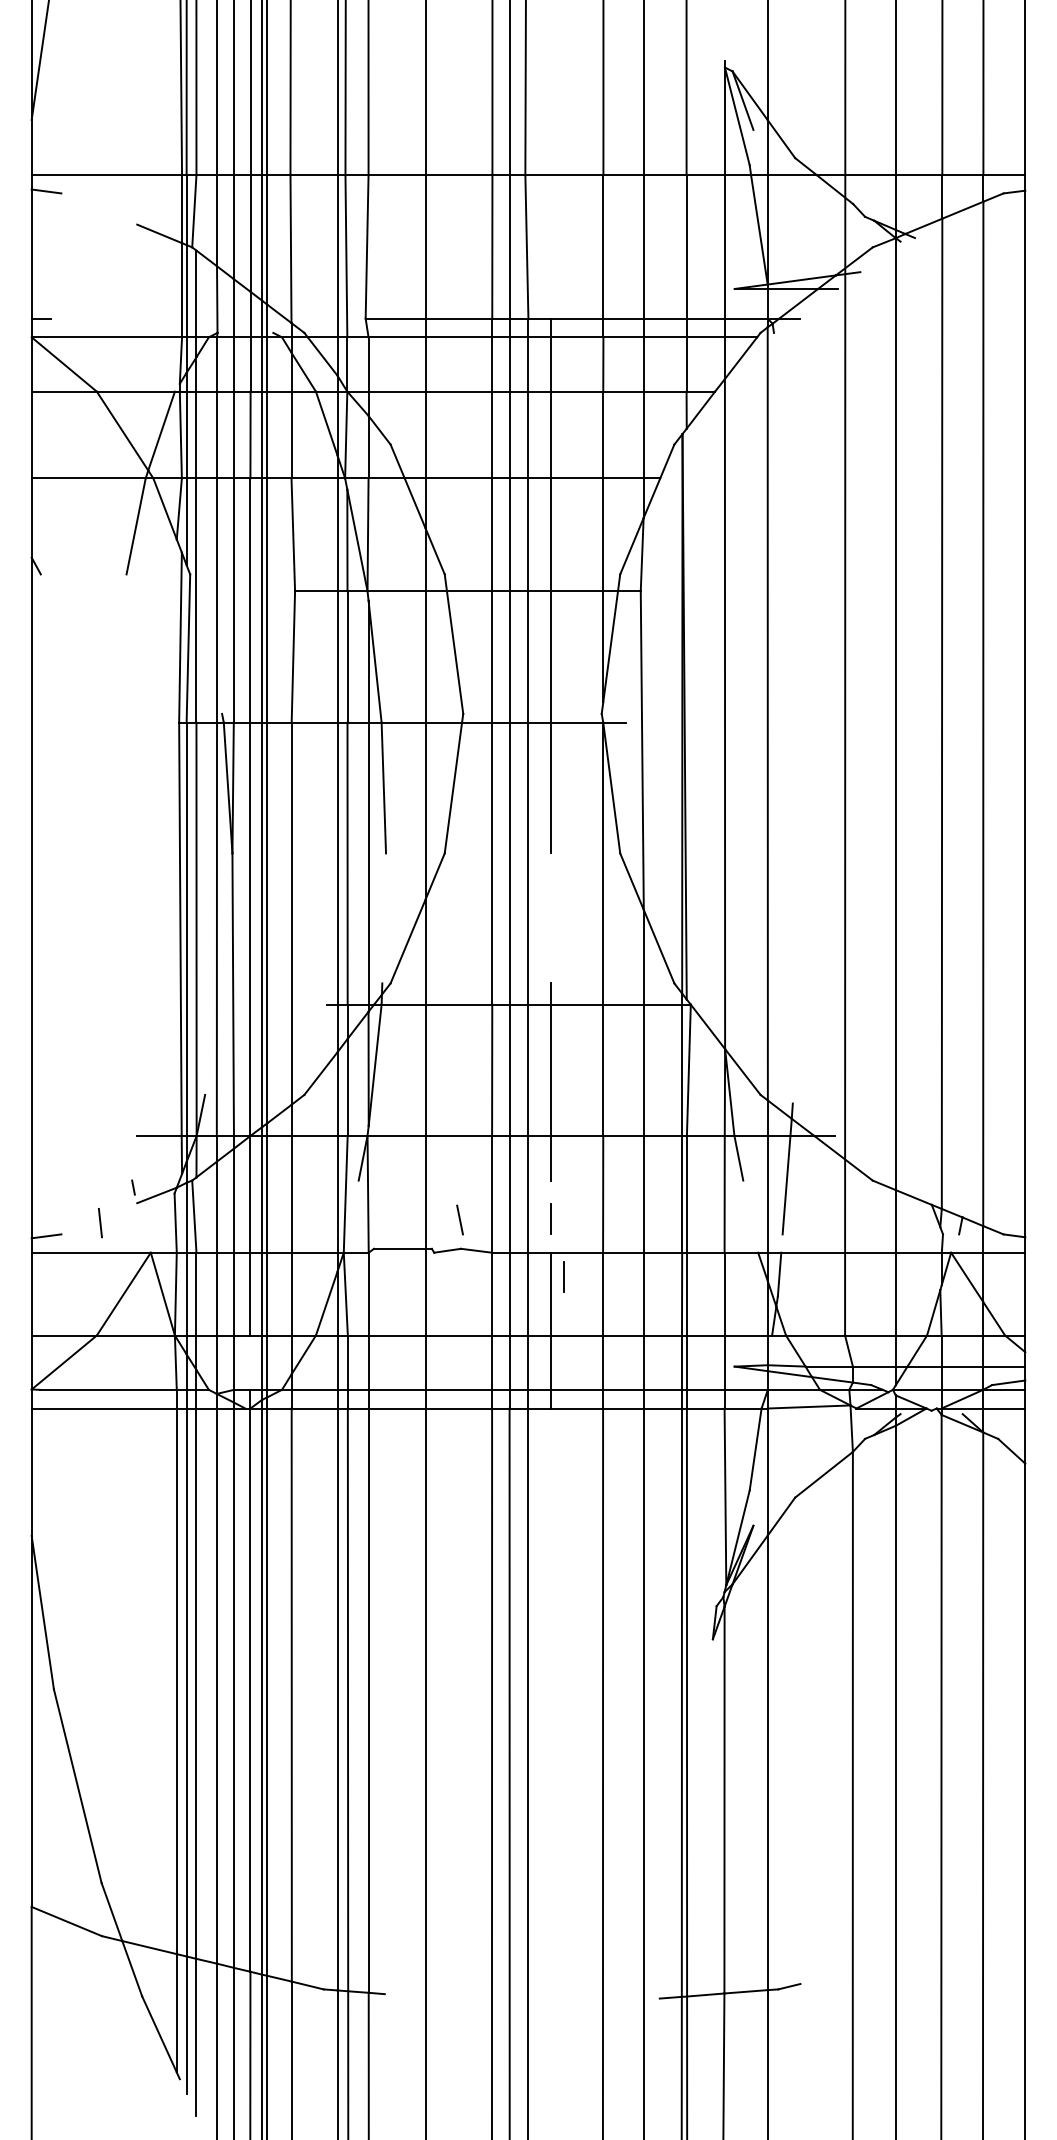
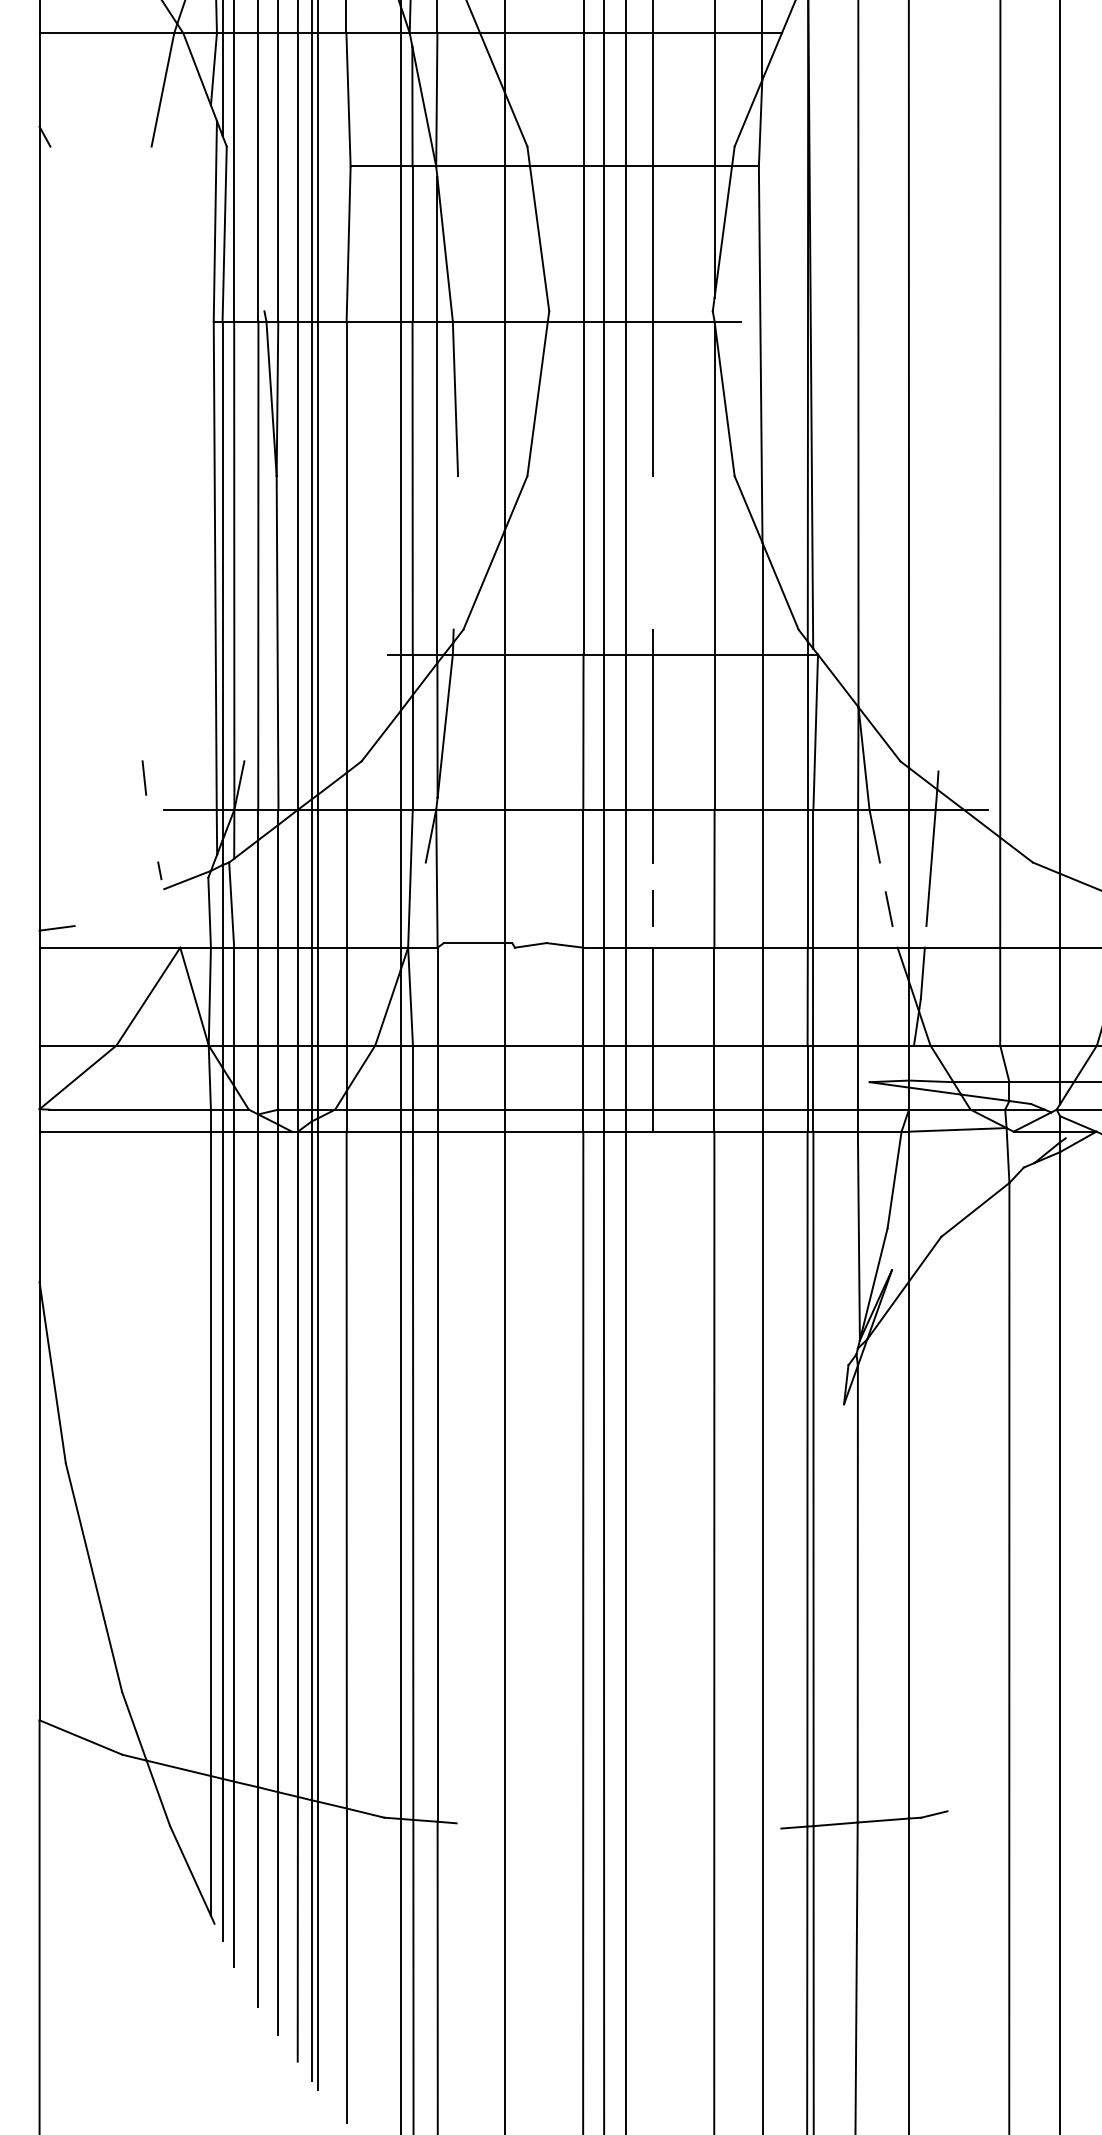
line: (459, 1219) -> (888, 908), moved
line: (100, 1223) -> (144, 778), moved
line: (563, 1276) -> (667, 975), removed
line: (250, 1362) -> (297, 1077), added

